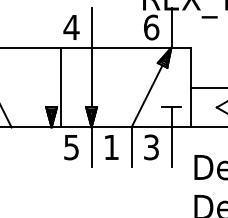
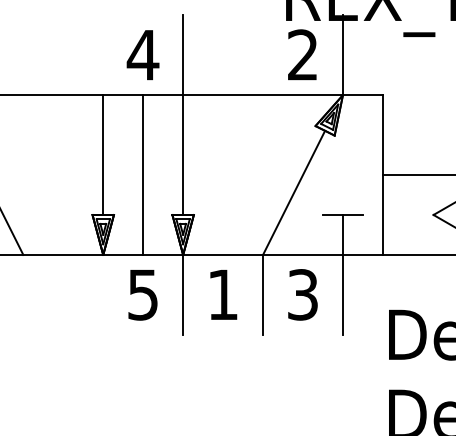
text: (151, 27) -> (302, 55), 6 -> 2
line: (51, 77) -> (103, 155), added
line: (60, 87) -> (143, 175), moved

